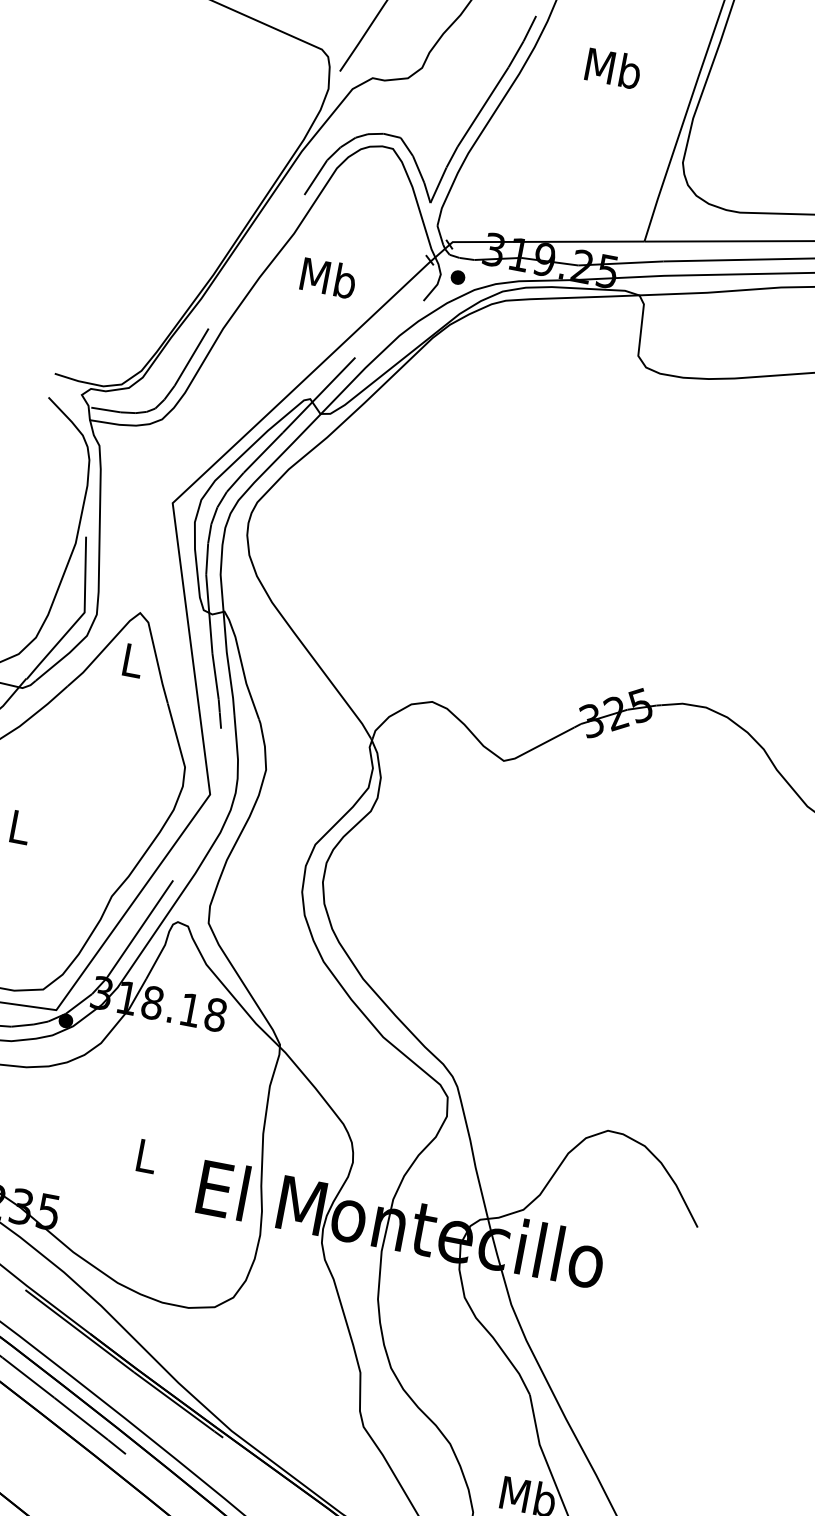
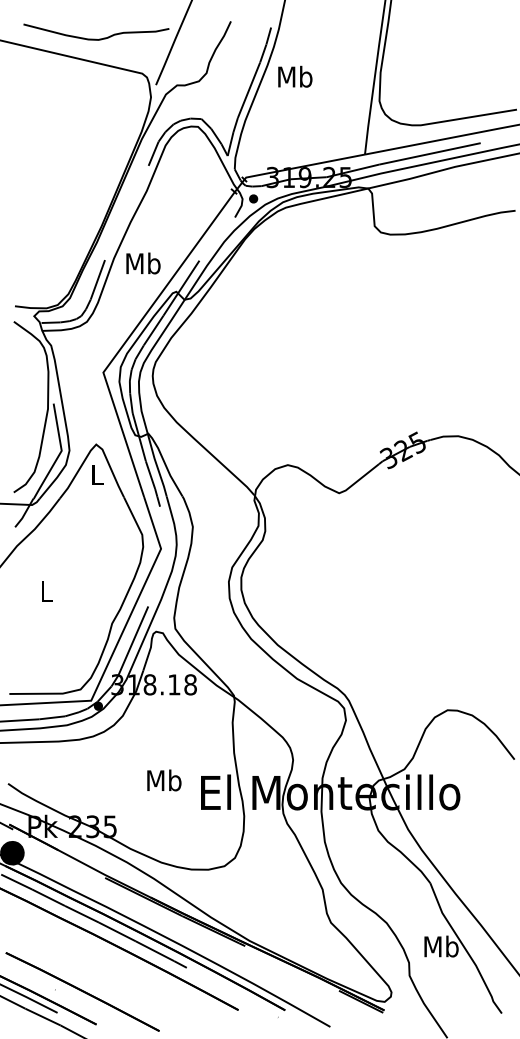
text: (613, 67) -> (295, 76), moved
text: (328, 277) -> (143, 263), moved
text: (146, 1156) -> (164, 780), L -> Mb

